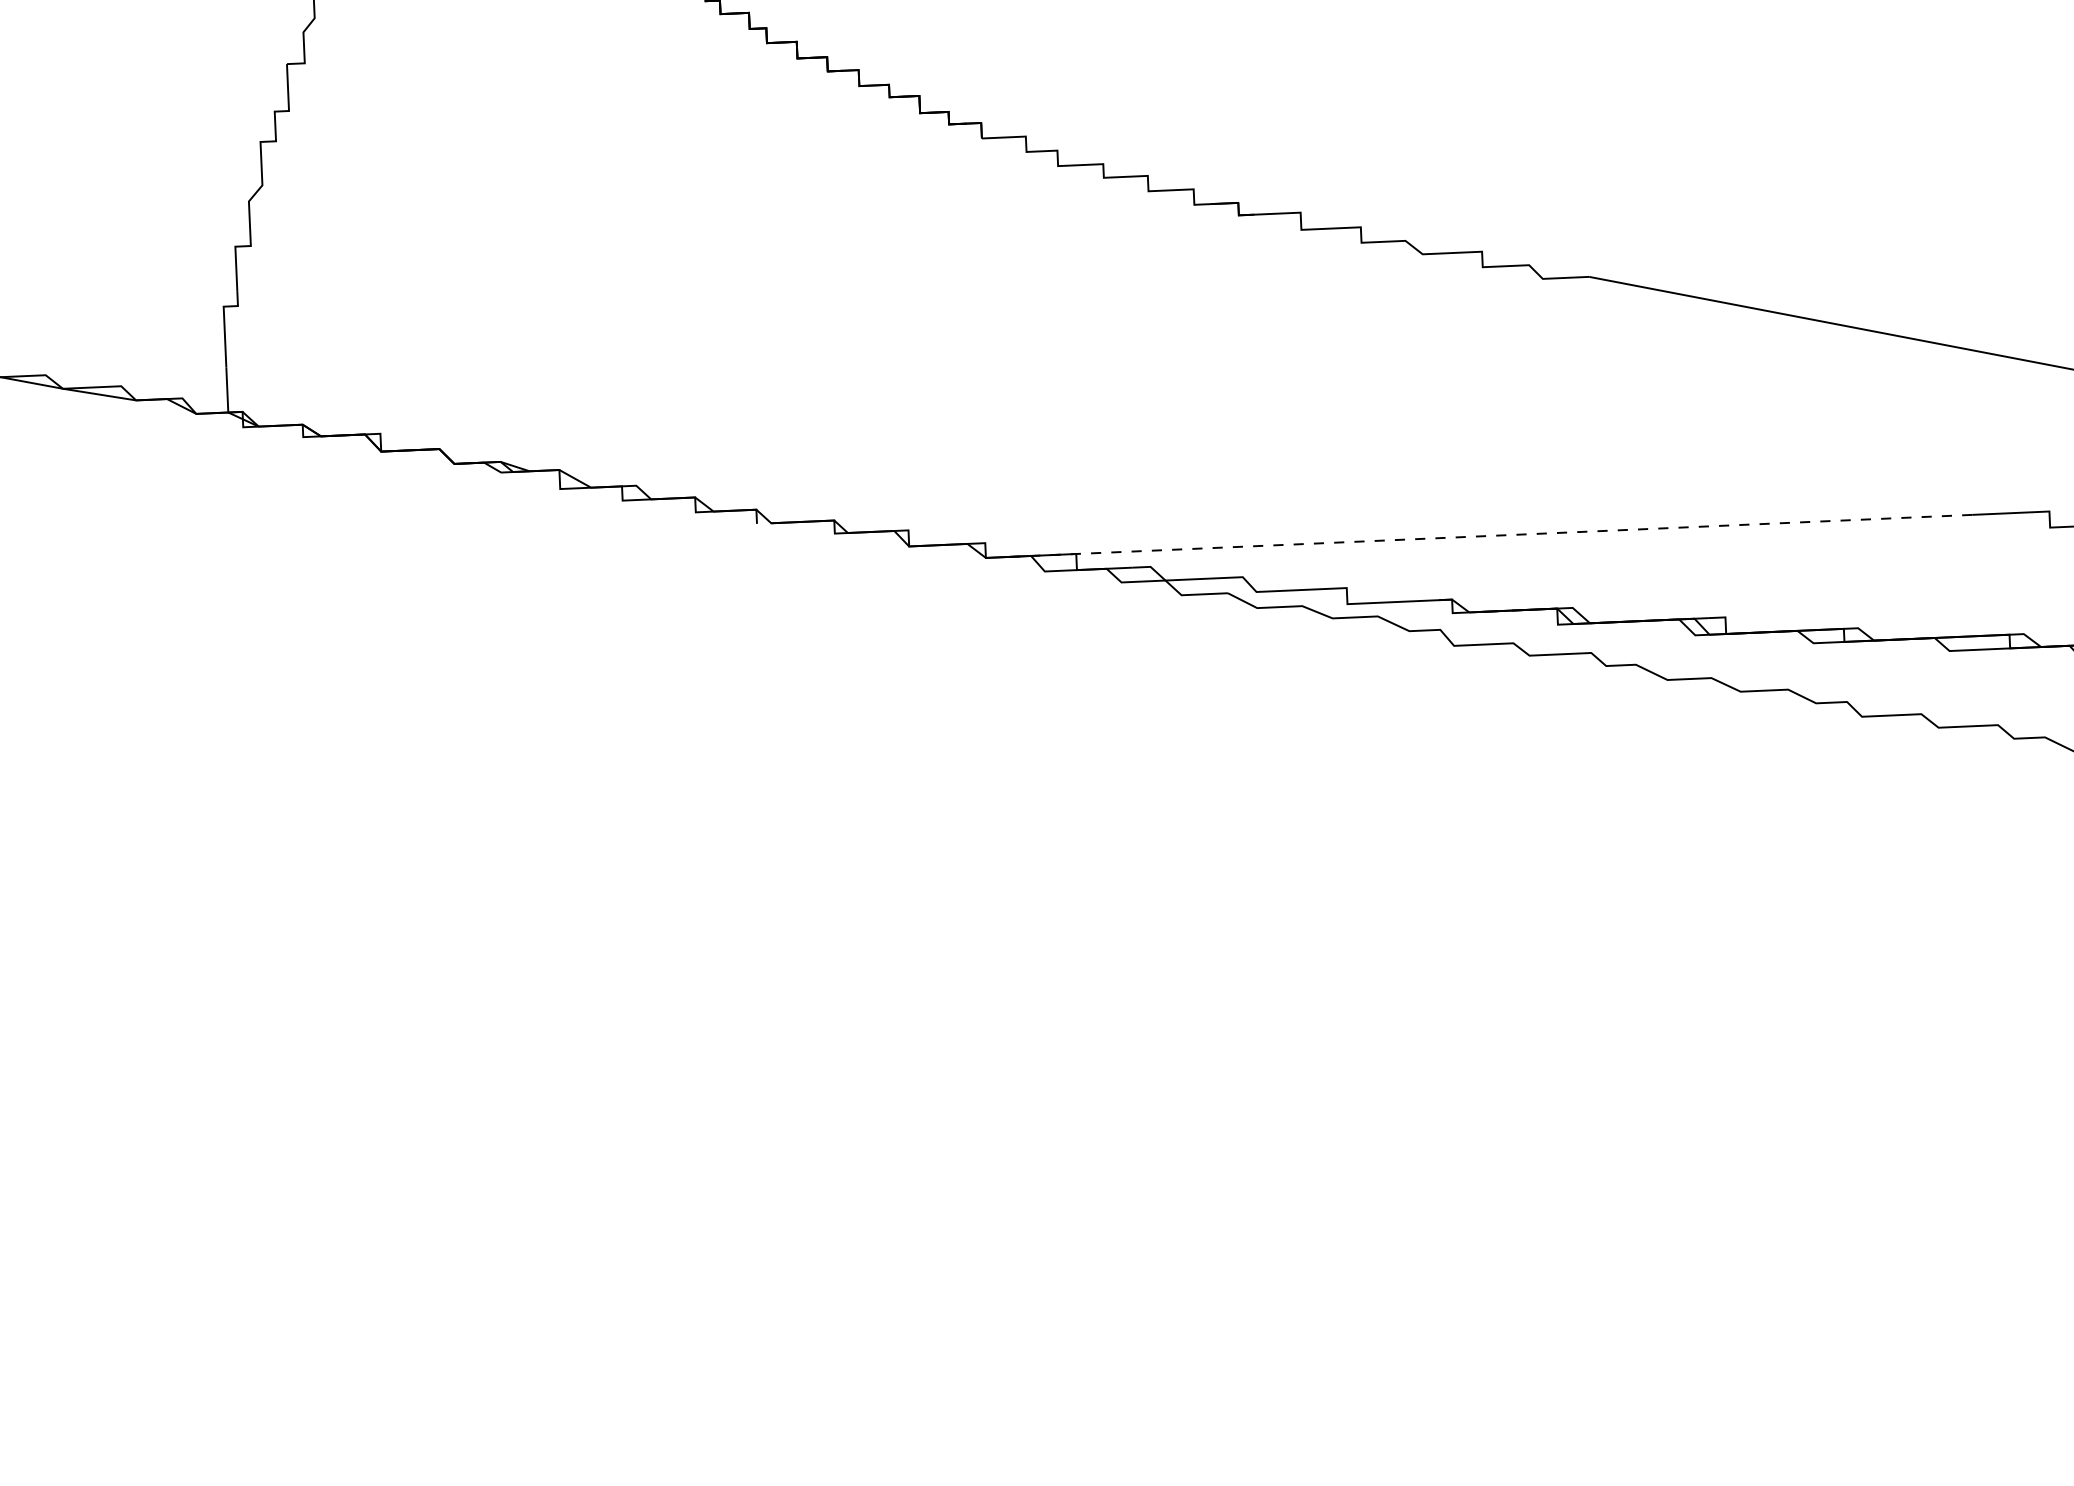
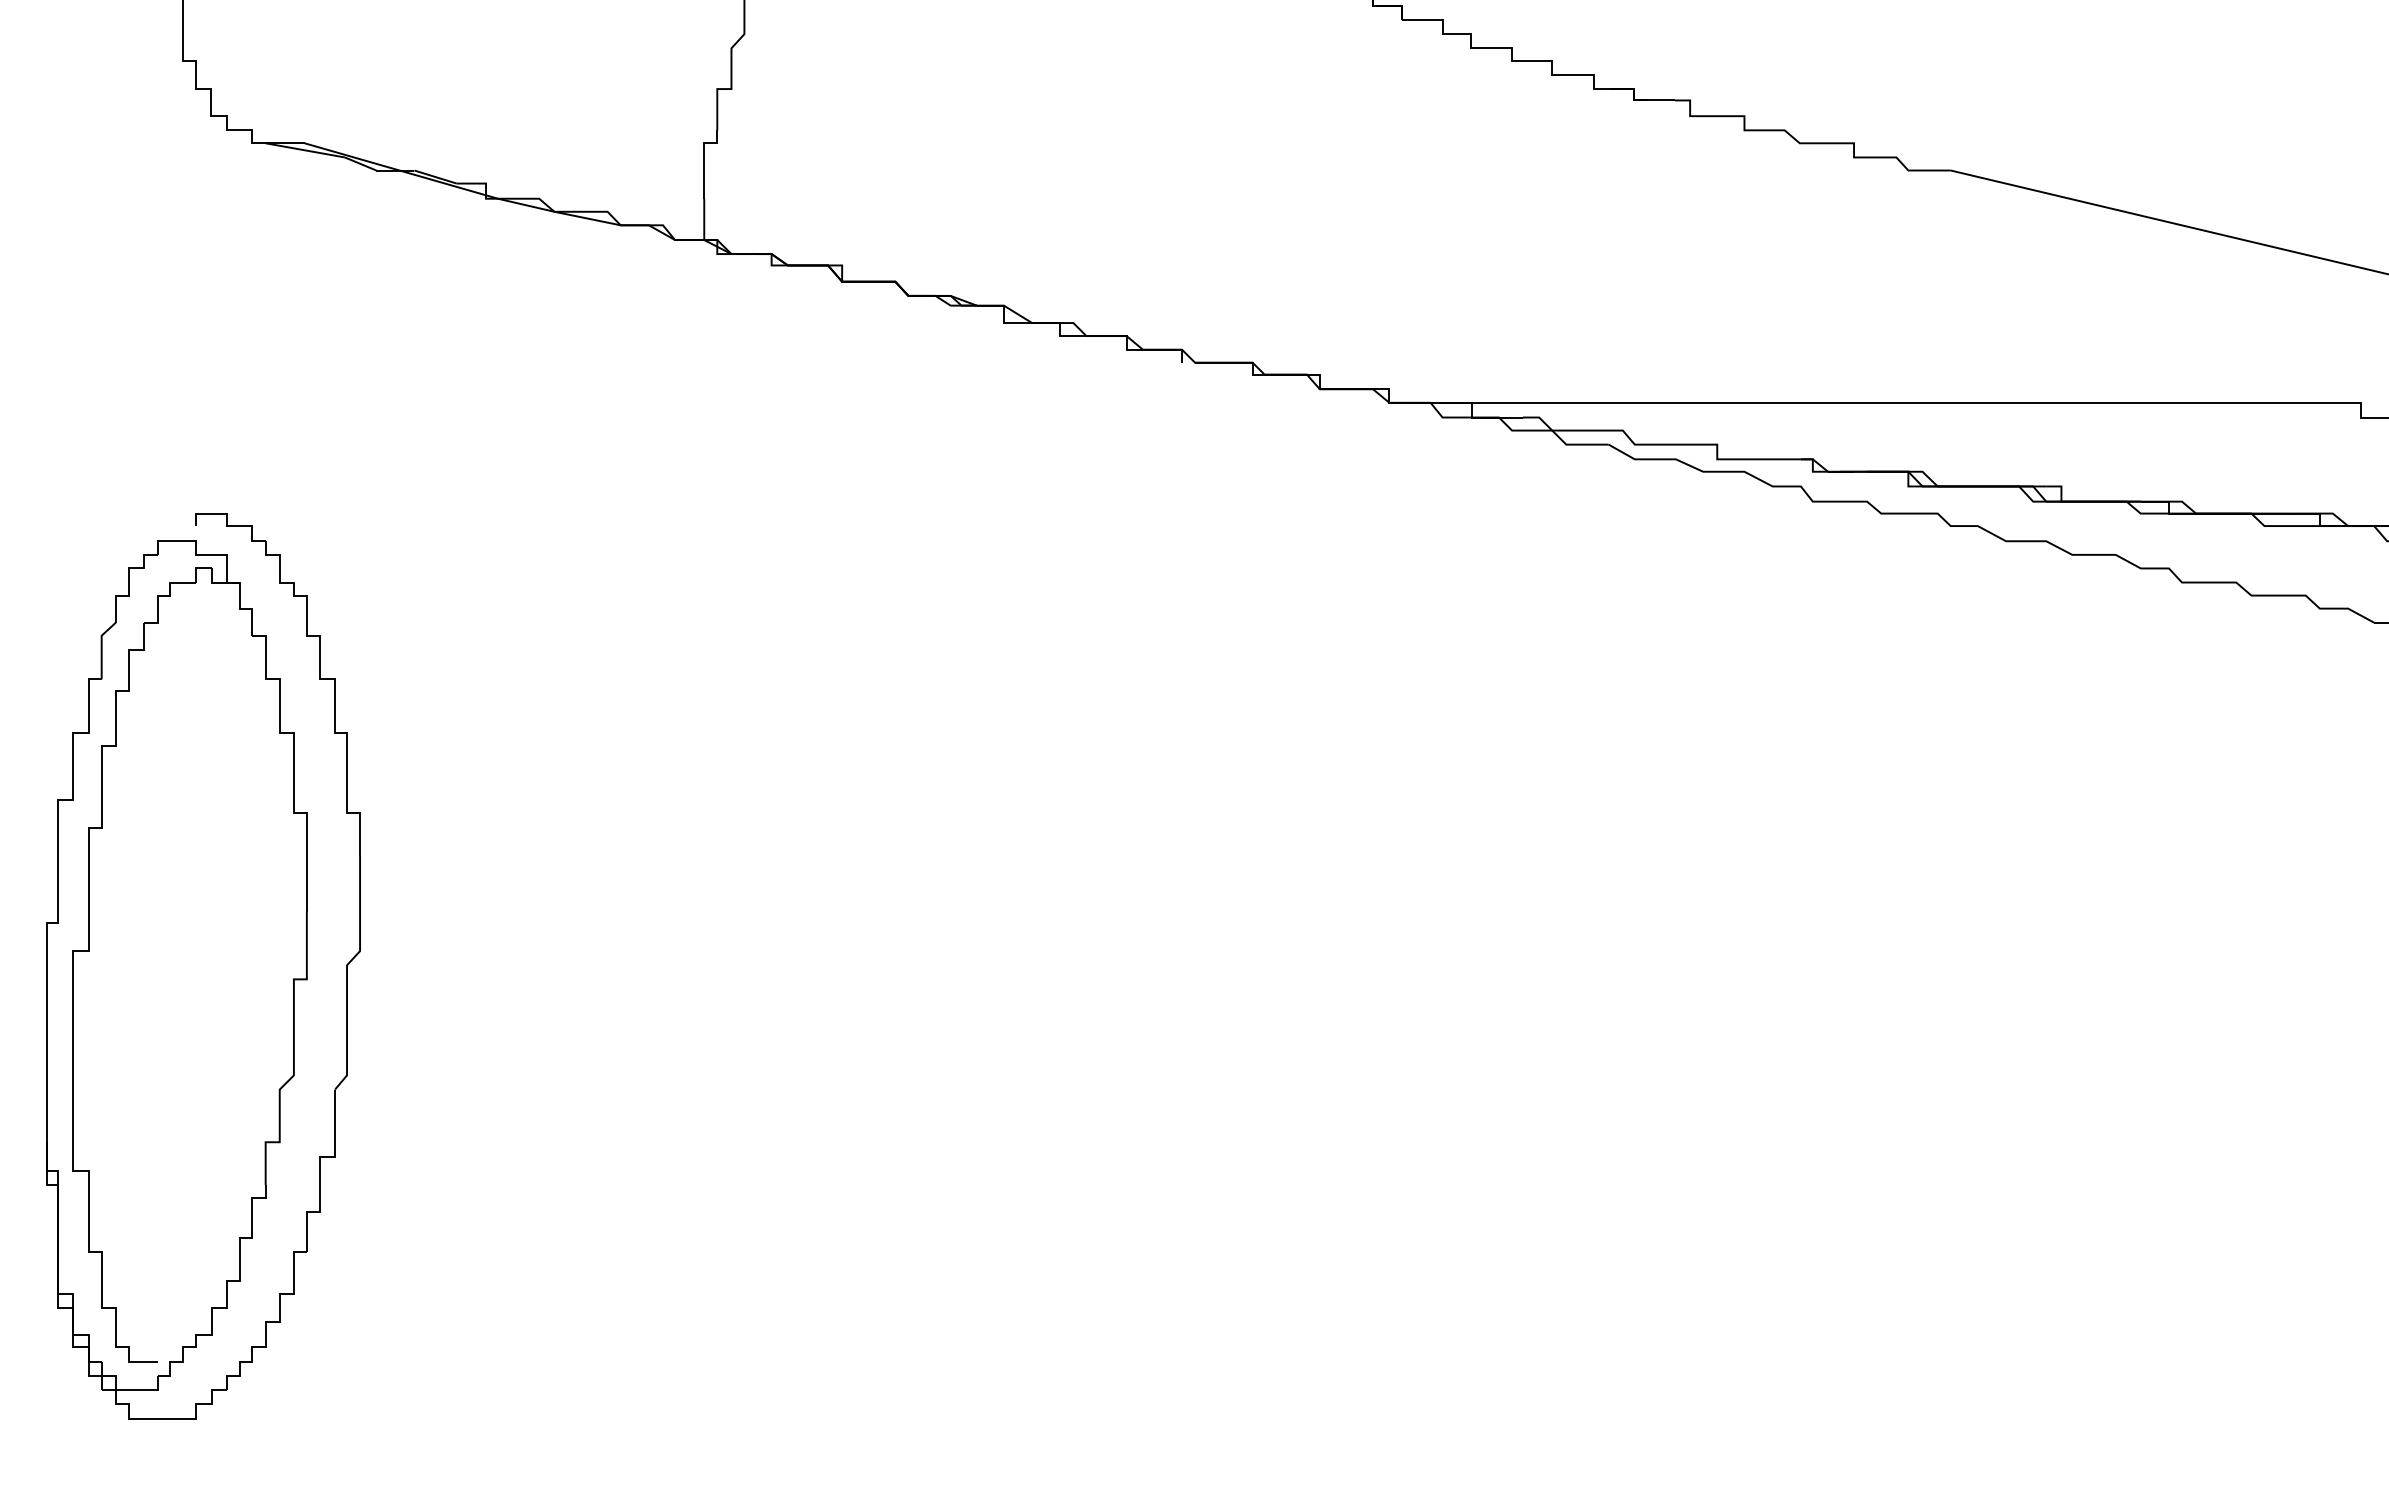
line: (1485, 535) -> (1845, 402), dashed -> solid

